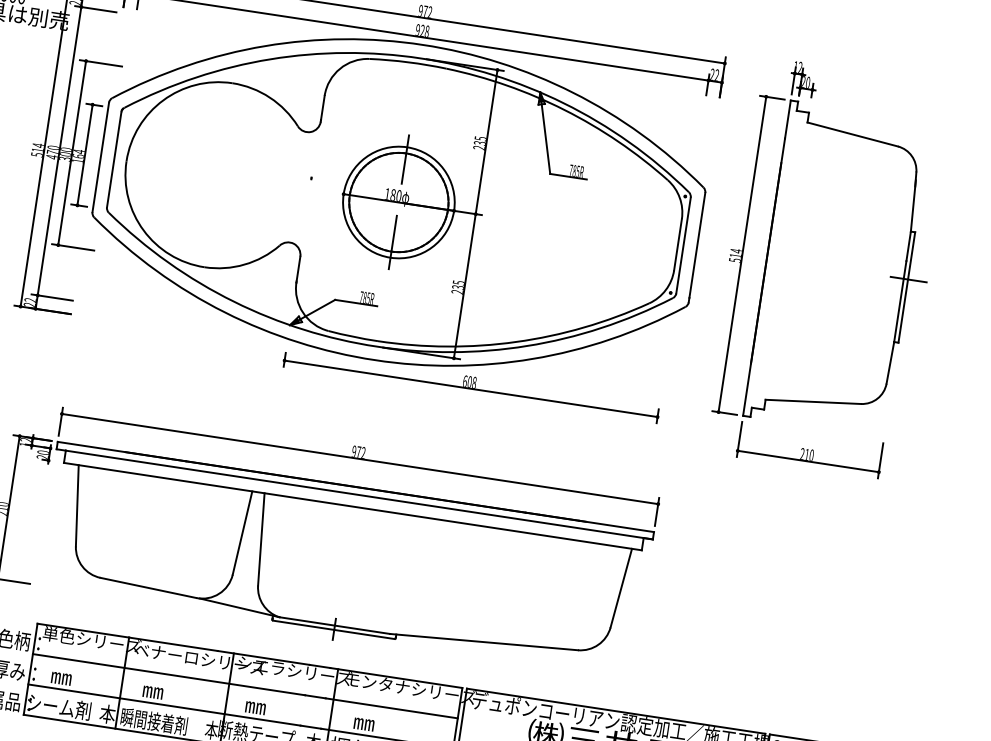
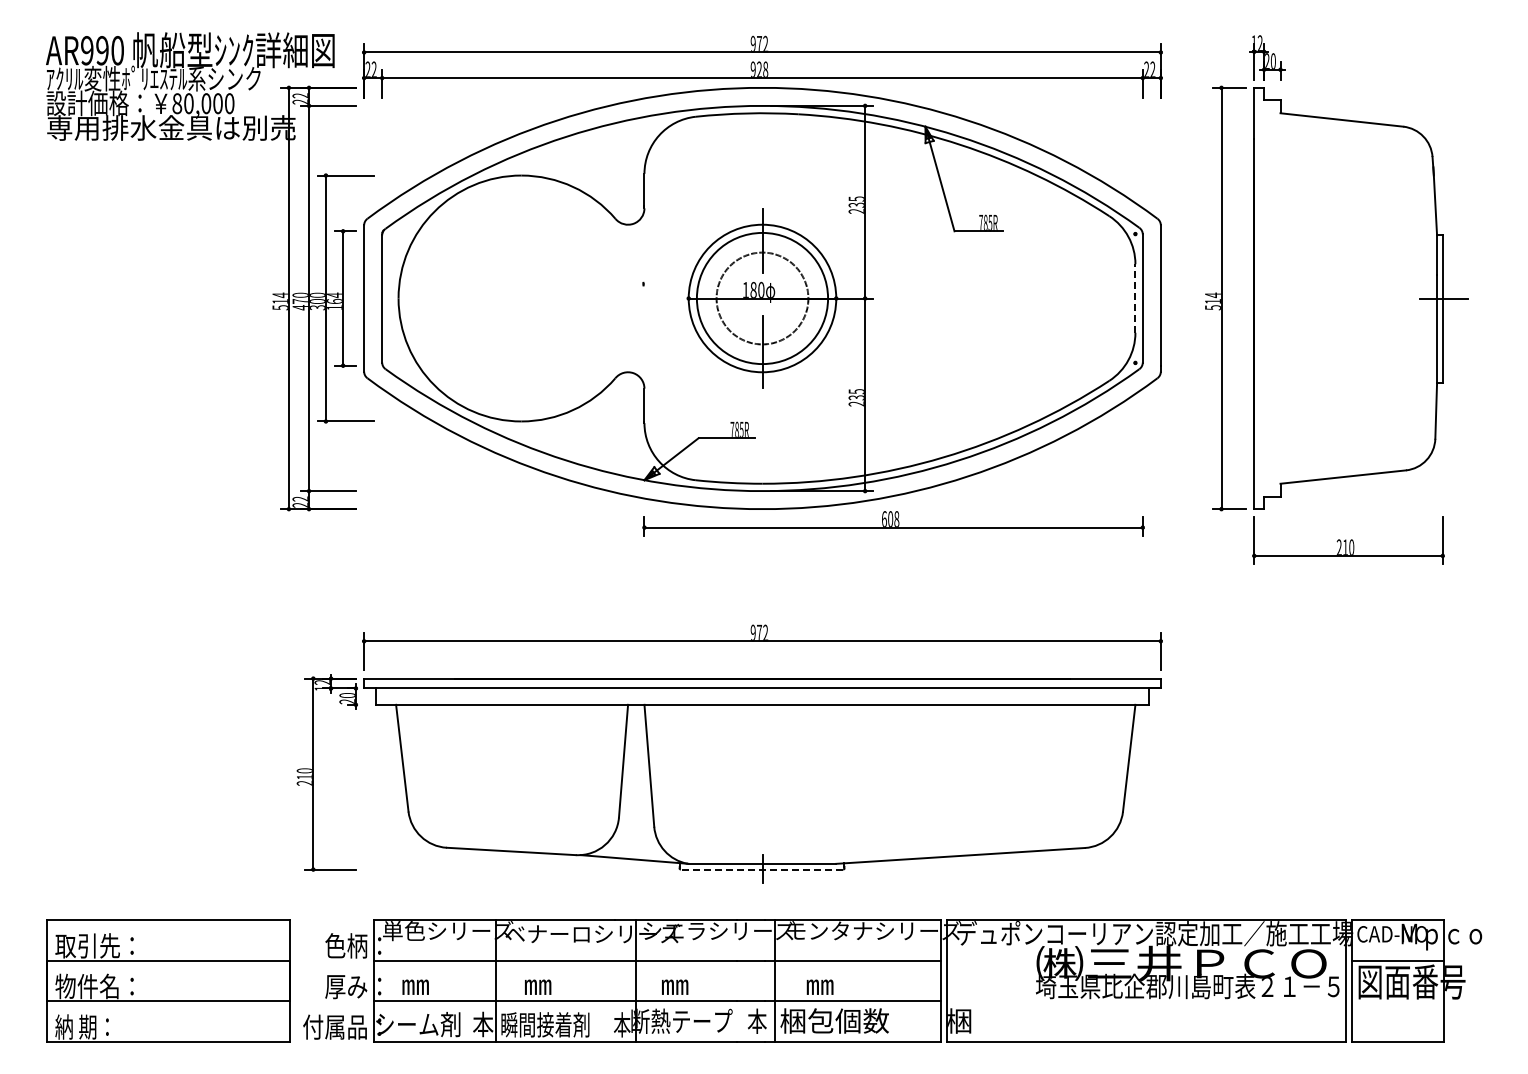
circle: (398, 202) -> (762, 298), size x0.7
line: (678, 244) -> (1135, 298), solid -> dashed
line: (333, 629) -> (761, 869), solid -> dashed

